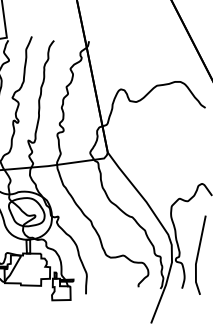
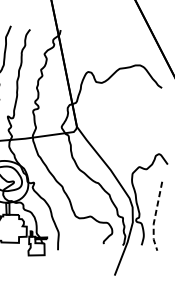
line: (197, 256) -> (155, 217), solid -> dashed

